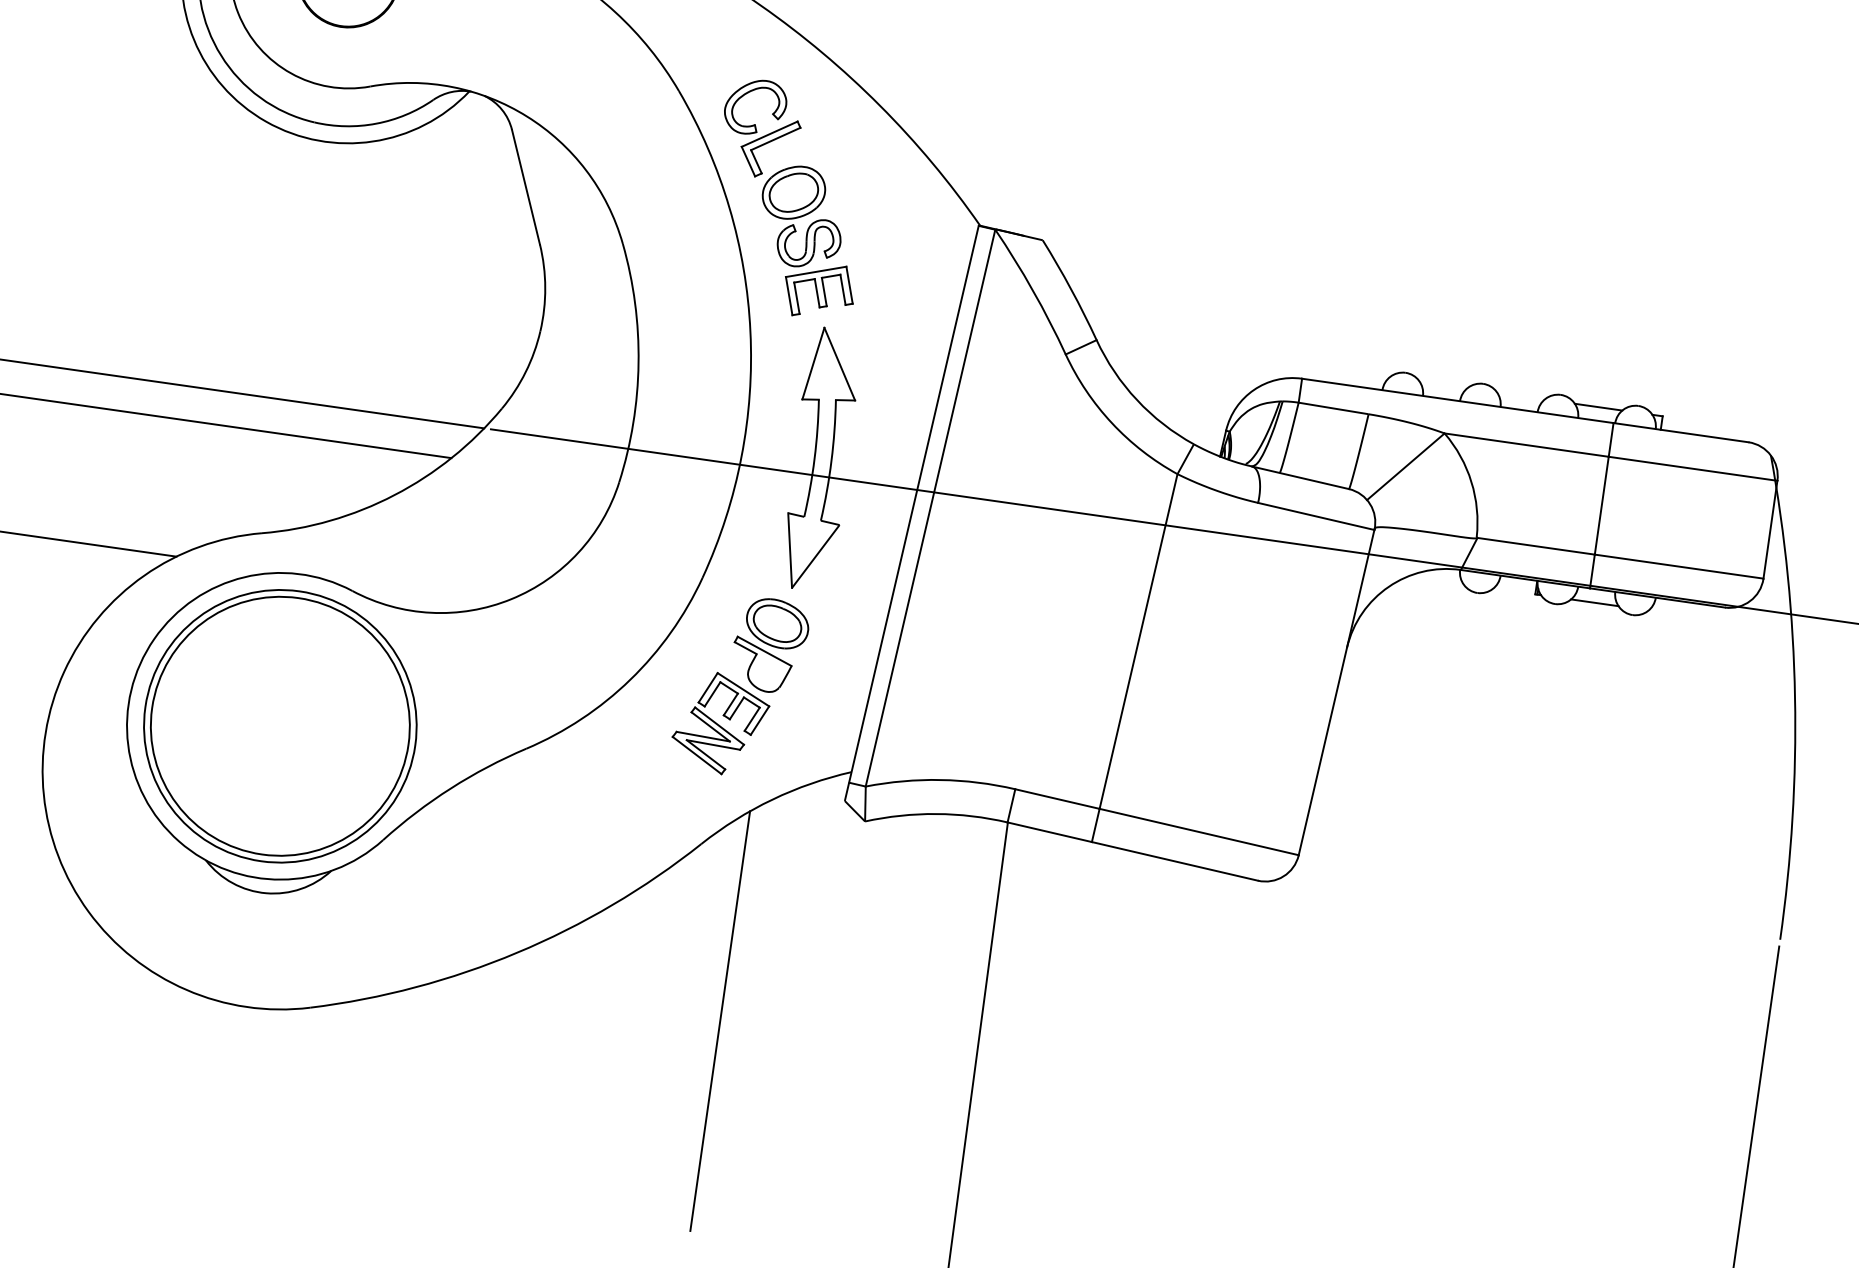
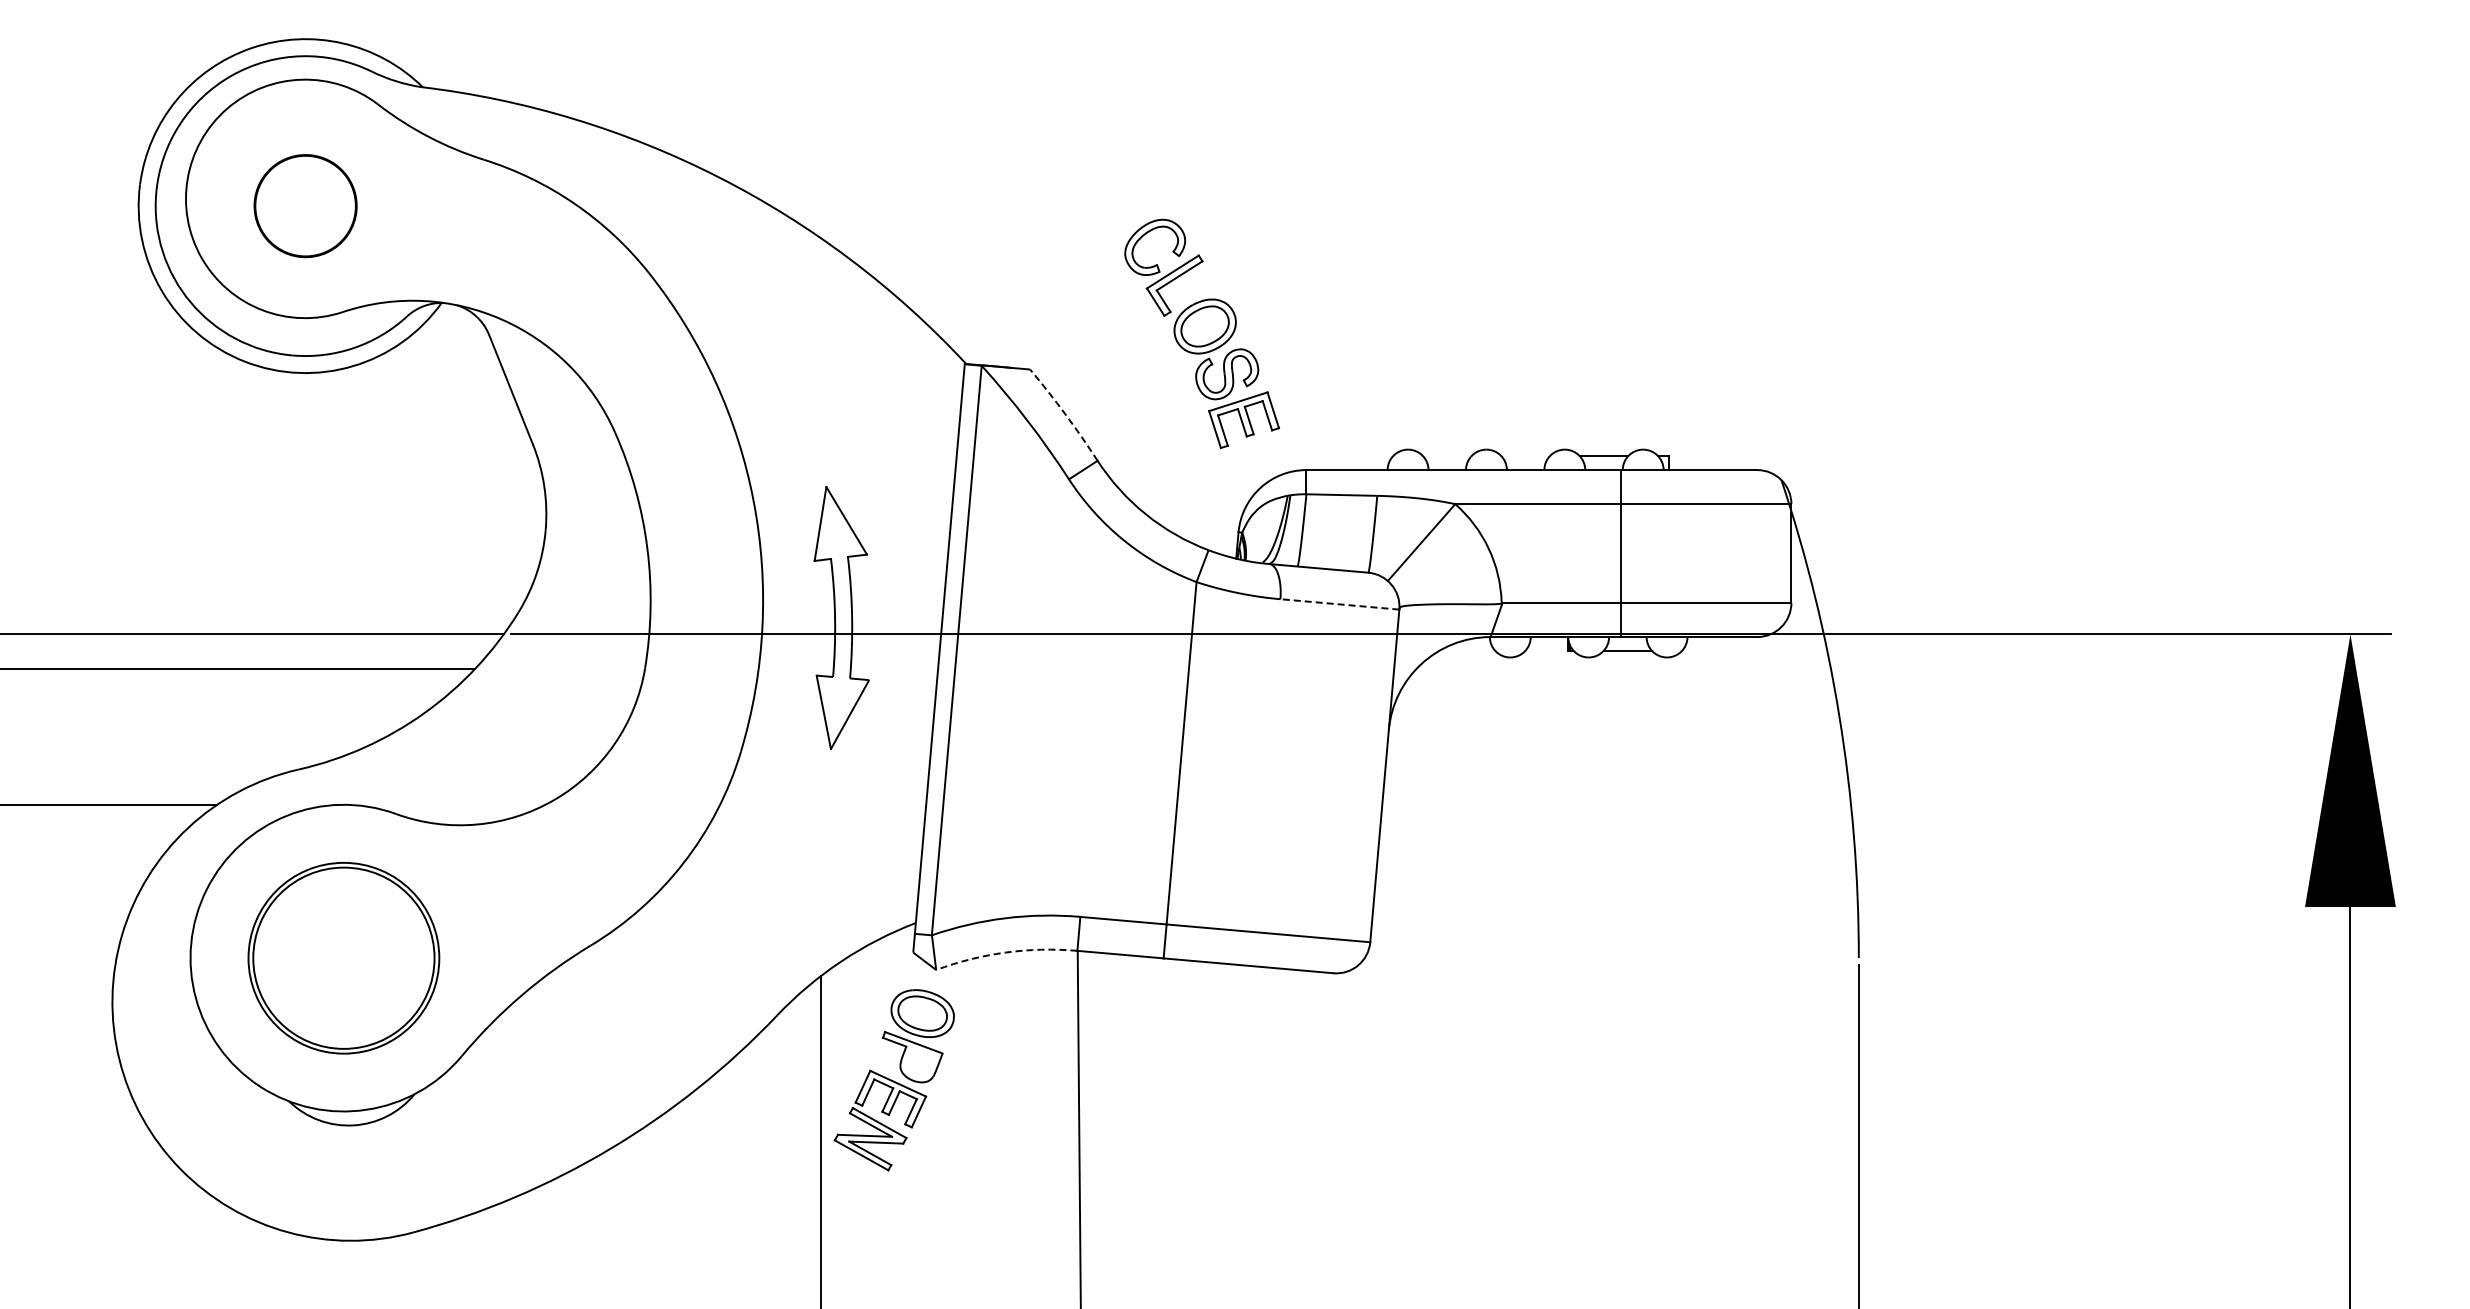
part: (790, 199) -> (1202, 333), moved
arc: (1071, 289) -> (1065, 414), solid -> dashed
line: (1315, 516) -> (1339, 604), solid -> dashed
part: (739, 685) -> (893, 1080), moved
part: (279, 726) -> (343, 958), size x0.7
arc: (936, 813) -> (1005, 952), solid -> dashed

